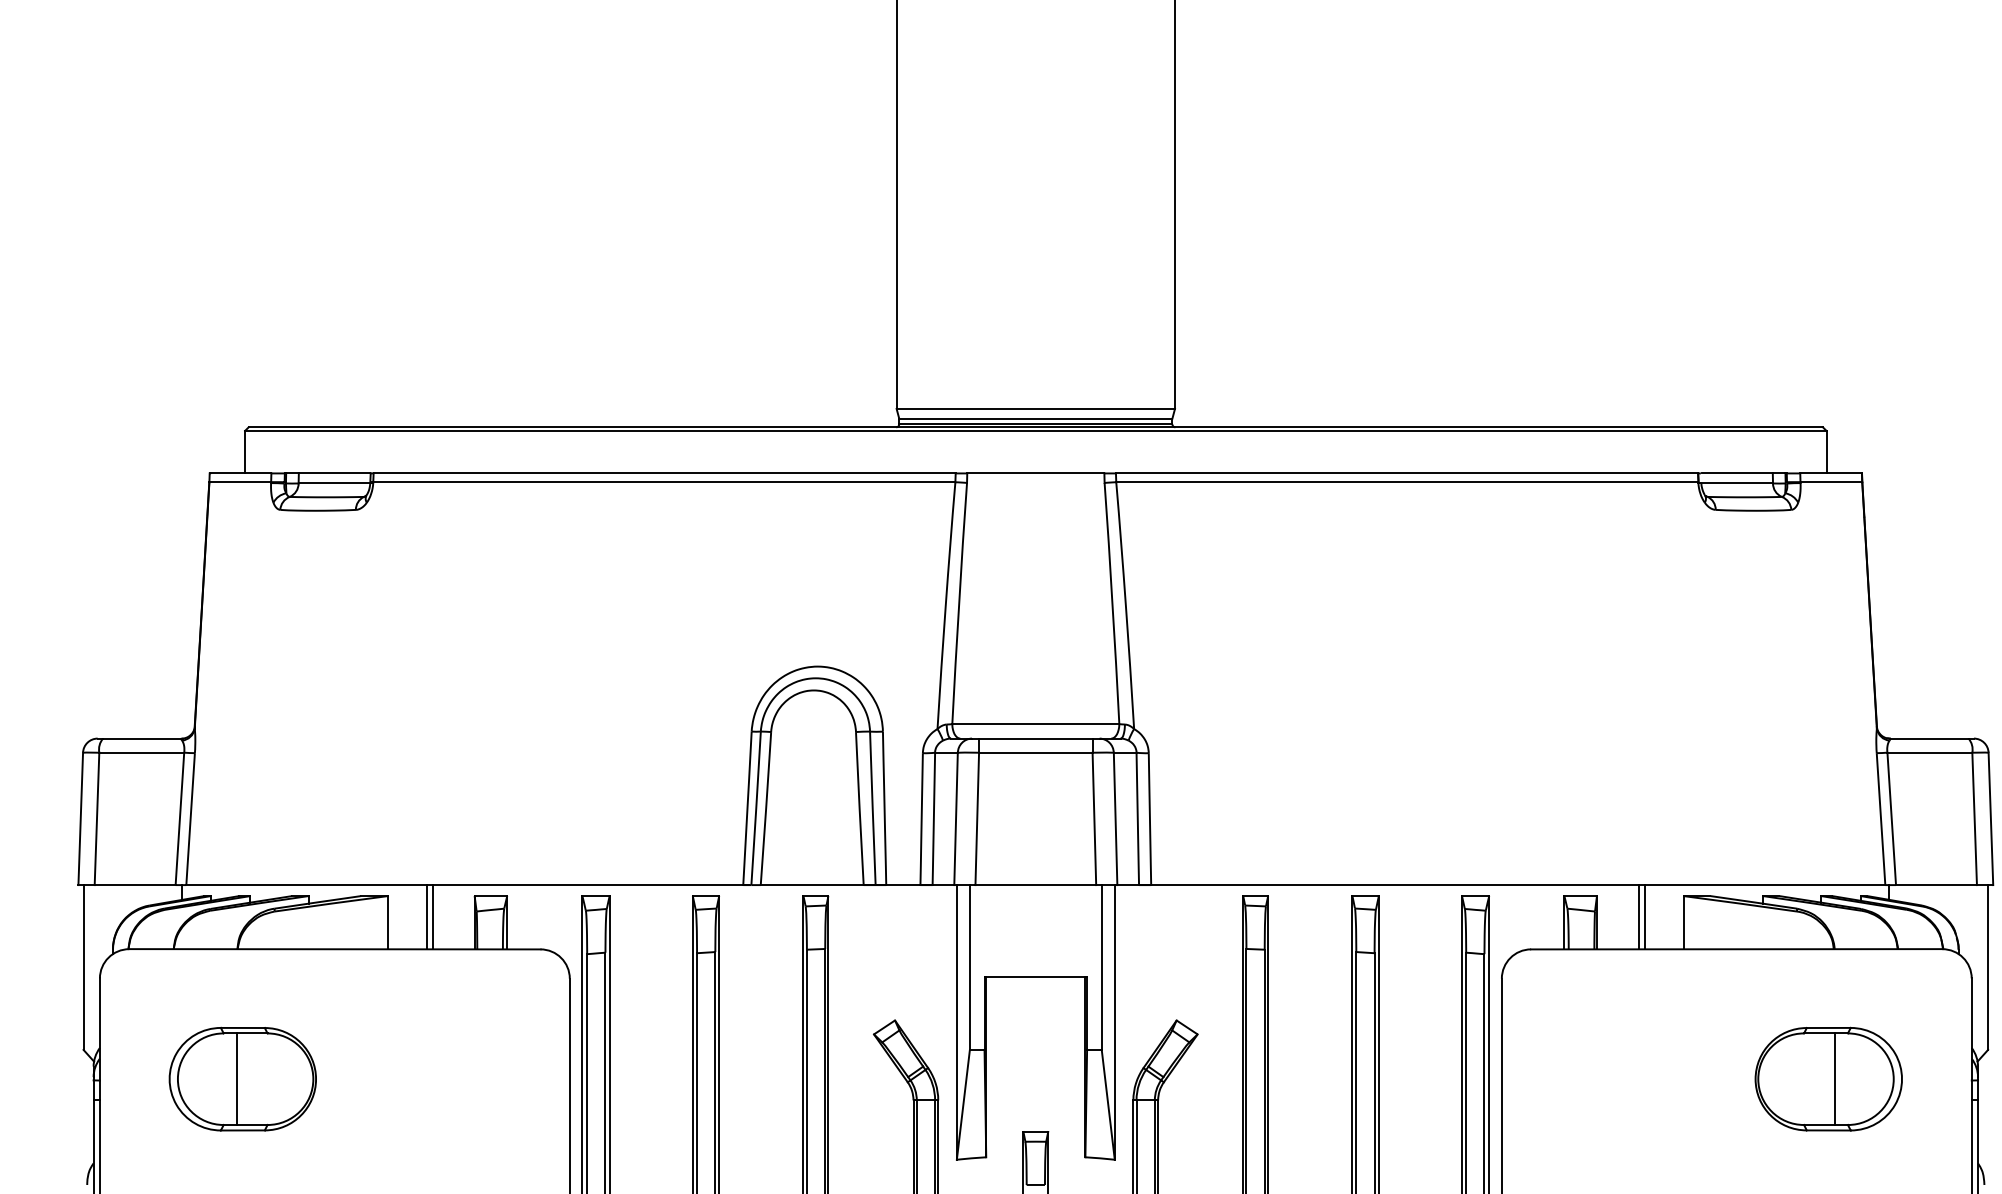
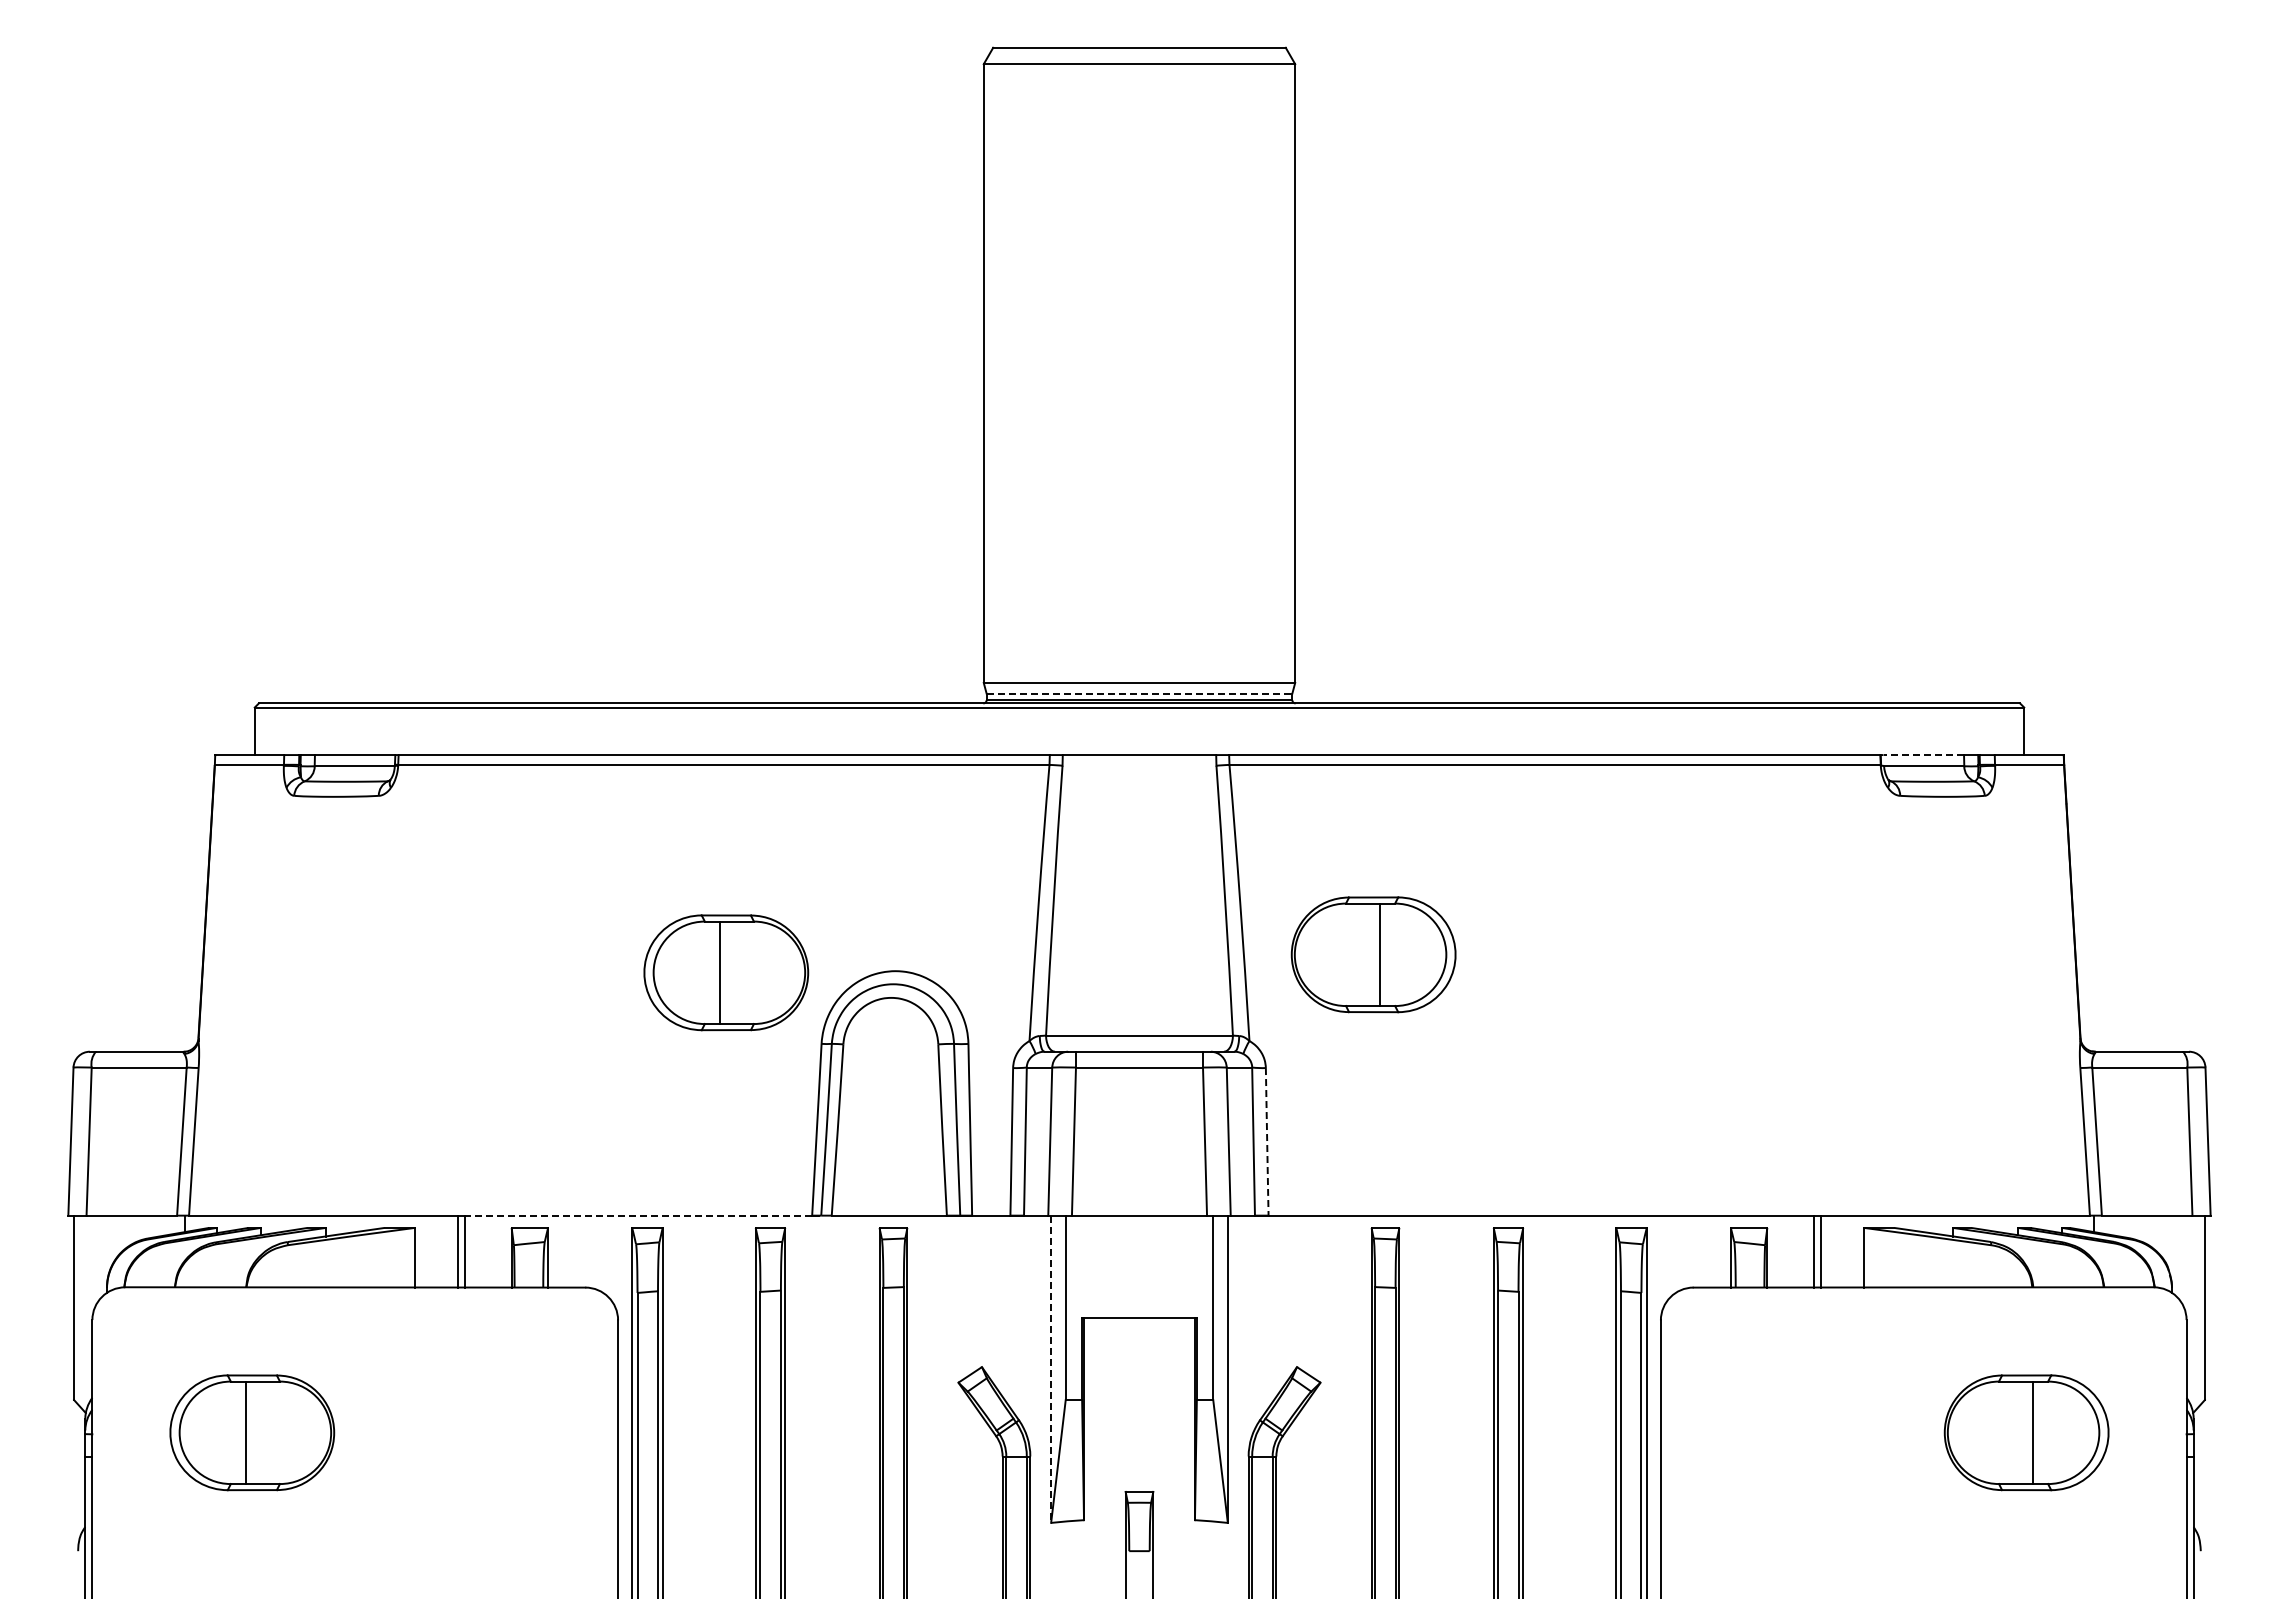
line: (1035, 418) -> (1139, 693), solid -> dashed
line: (1737, 473) -> (1924, 755), solid -> dashed
part: (1244, 651) -> (1373, 954), added
part: (666, 667) -> (726, 972), added
line: (1150, 819) -> (1267, 1142), solid -> dashed
line: (588, 884) -> (638, 1215), solid -> dashed
line: (957, 1022) -> (1051, 1369), solid -> dashed

